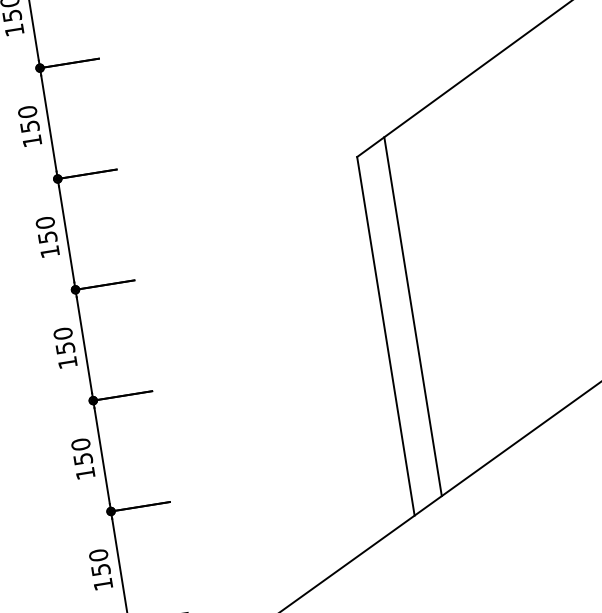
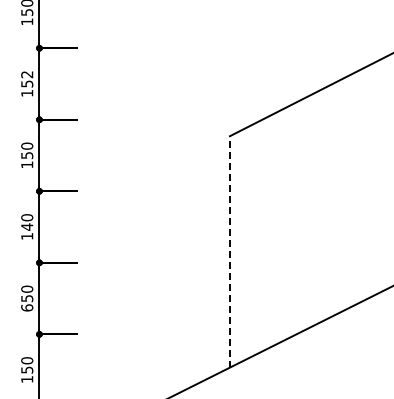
text: (28, 111) -> (27, 74), 150 -> 152
line: (413, 316) -> (249, 242), removed
line: (386, 335) -> (230, 251), solid -> dashed
text: (65, 347) -> (27, 226), 150 -> 140
text: (85, 472) -> (27, 307), 150 -> 650

